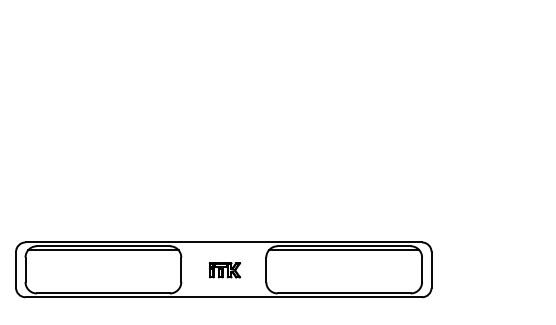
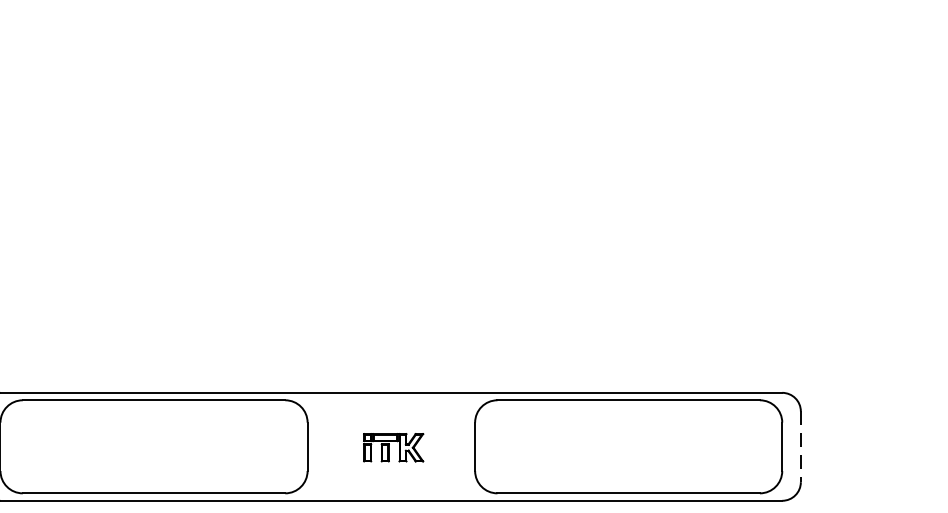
line: (103, 250) -> (154, 408), removed
line: (344, 250) -> (629, 408), removed
line: (431, 269) -> (800, 446), solid -> dashed

